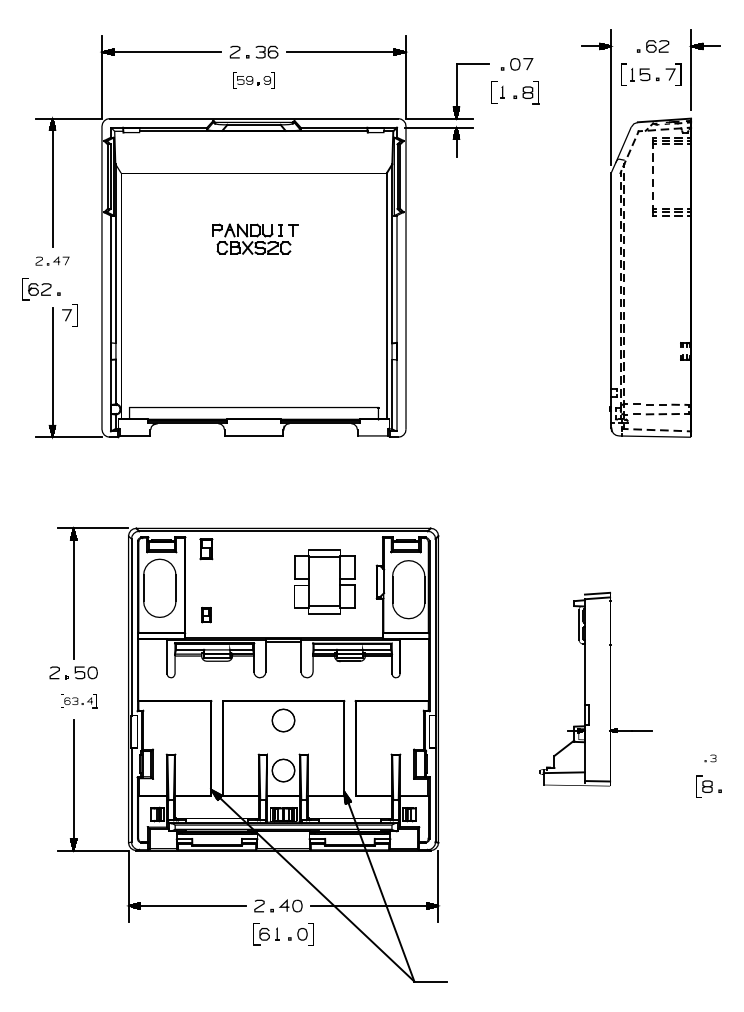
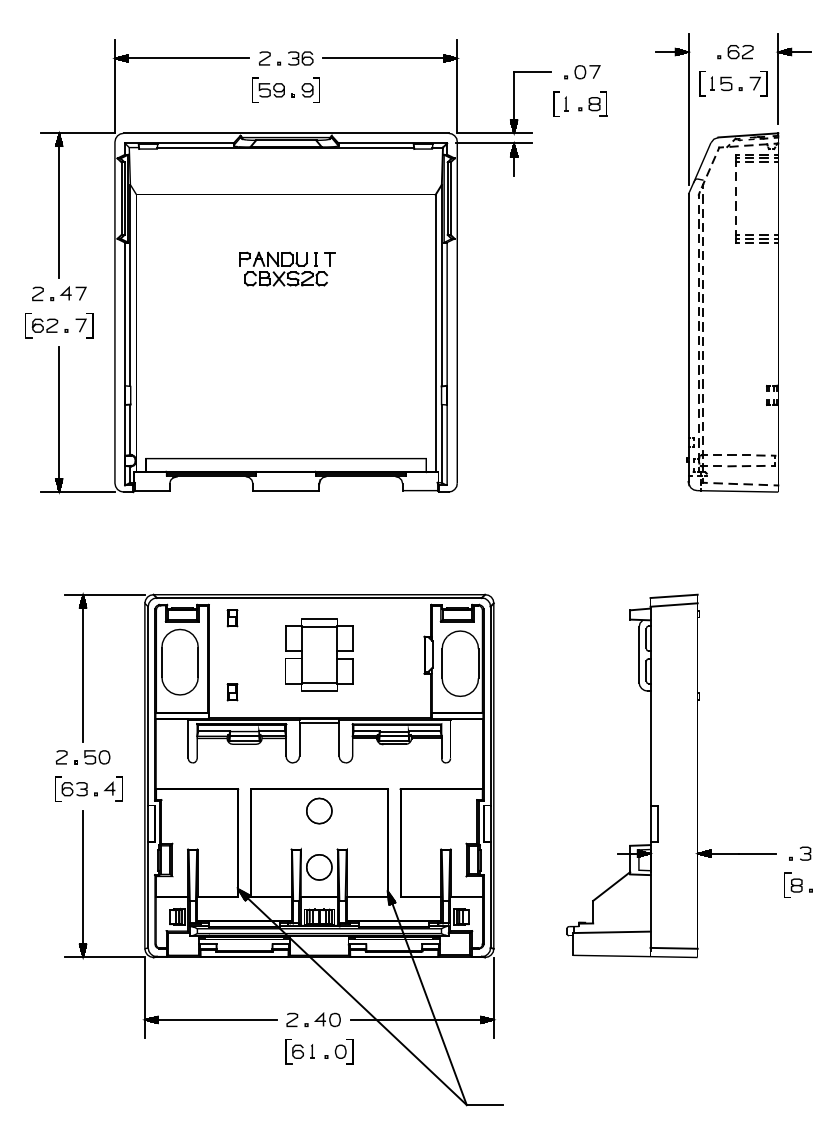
part: (253, 80) -> (285, 90), size x1.43
part: (52, 260) -> (59, 293), size x1.43
part: (69, 315) -> (84, 325), moved
part: (206, 549) -> (232, 618), size x0.71
part: (324, 581) -> (319, 654), moved
part: (595, 689) -> (670, 776), size x1.67
part: (78, 701) -> (88, 789), size x1.67
part: (710, 758) -> (800, 853), size x1.67

